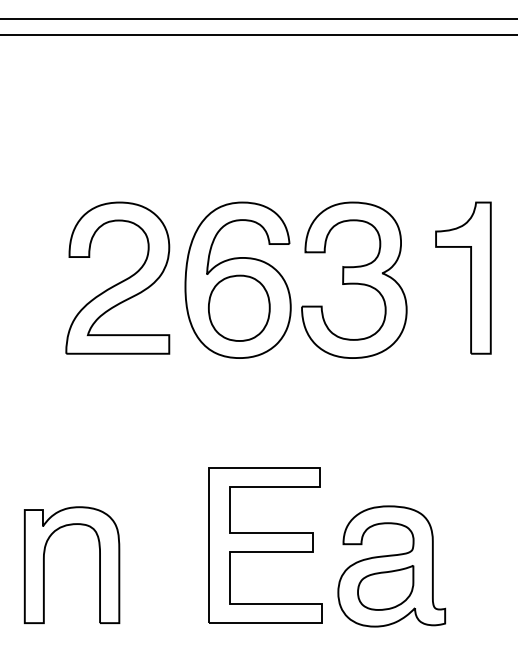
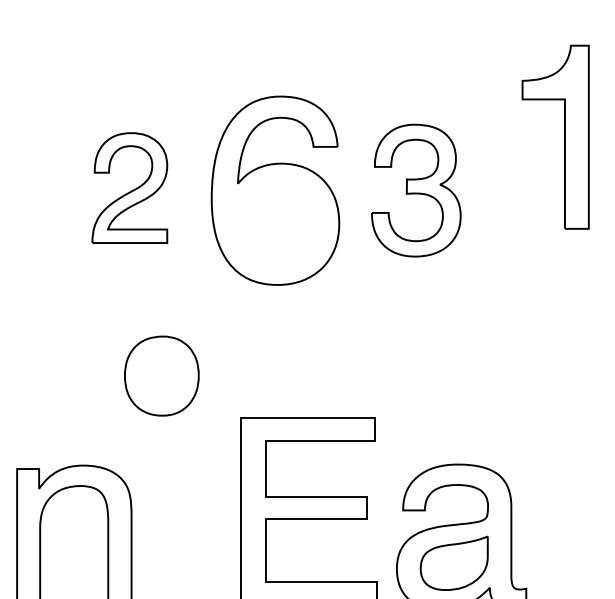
part: (117, 277) -> (129, 187), size x0.6
part: (470, 277) -> (564, 136), moved
part: (354, 279) -> (416, 189), size x0.7
part: (239, 307) -> (162, 375), moved

